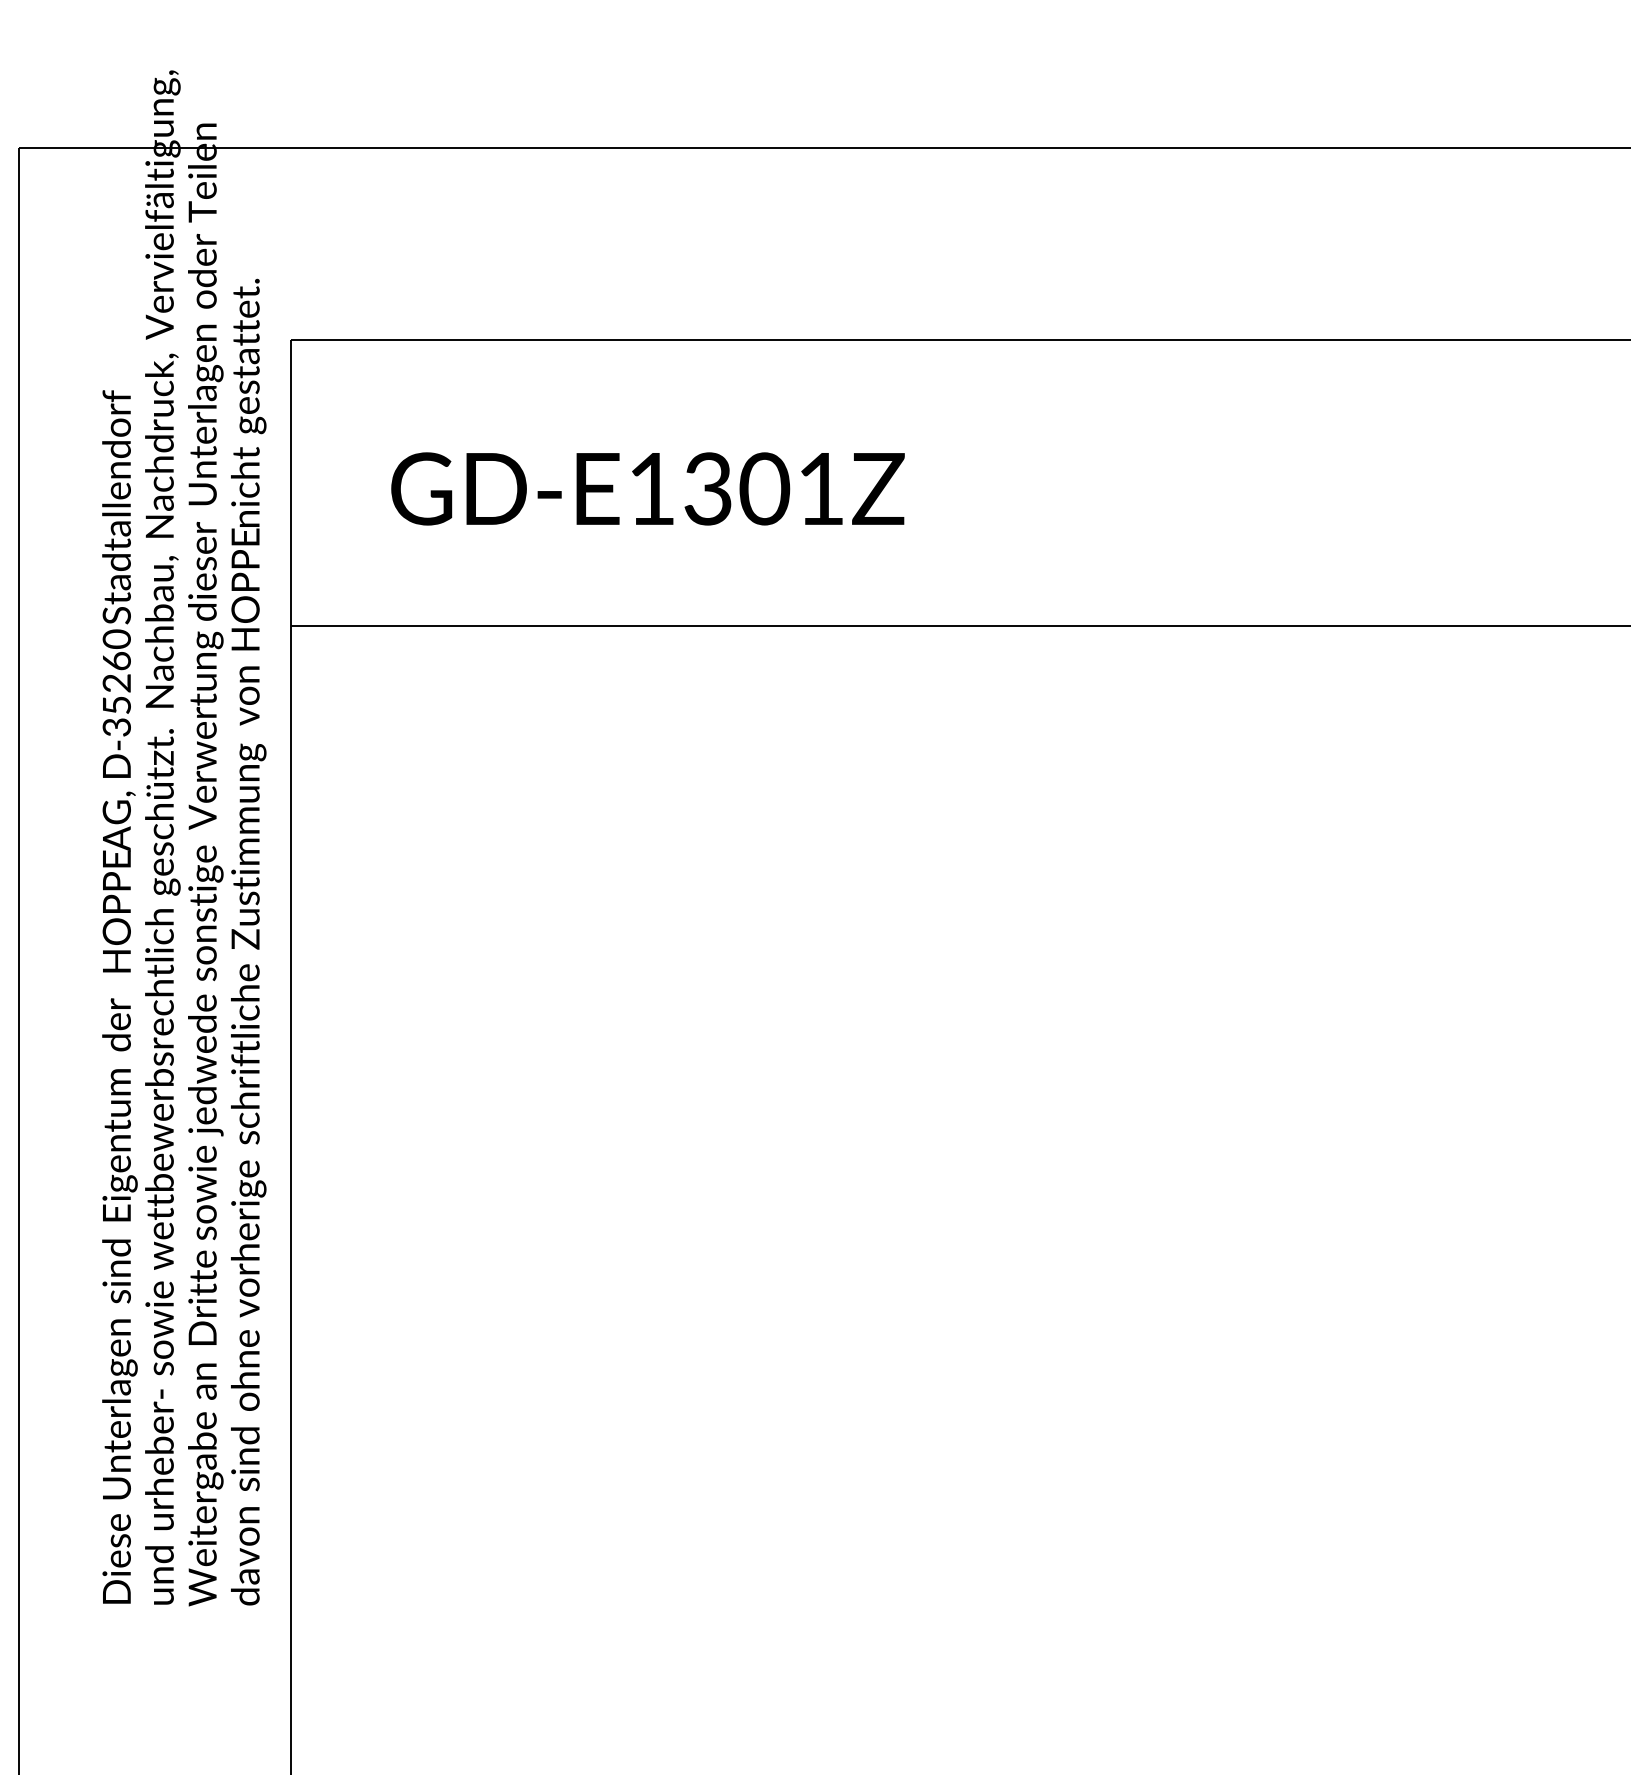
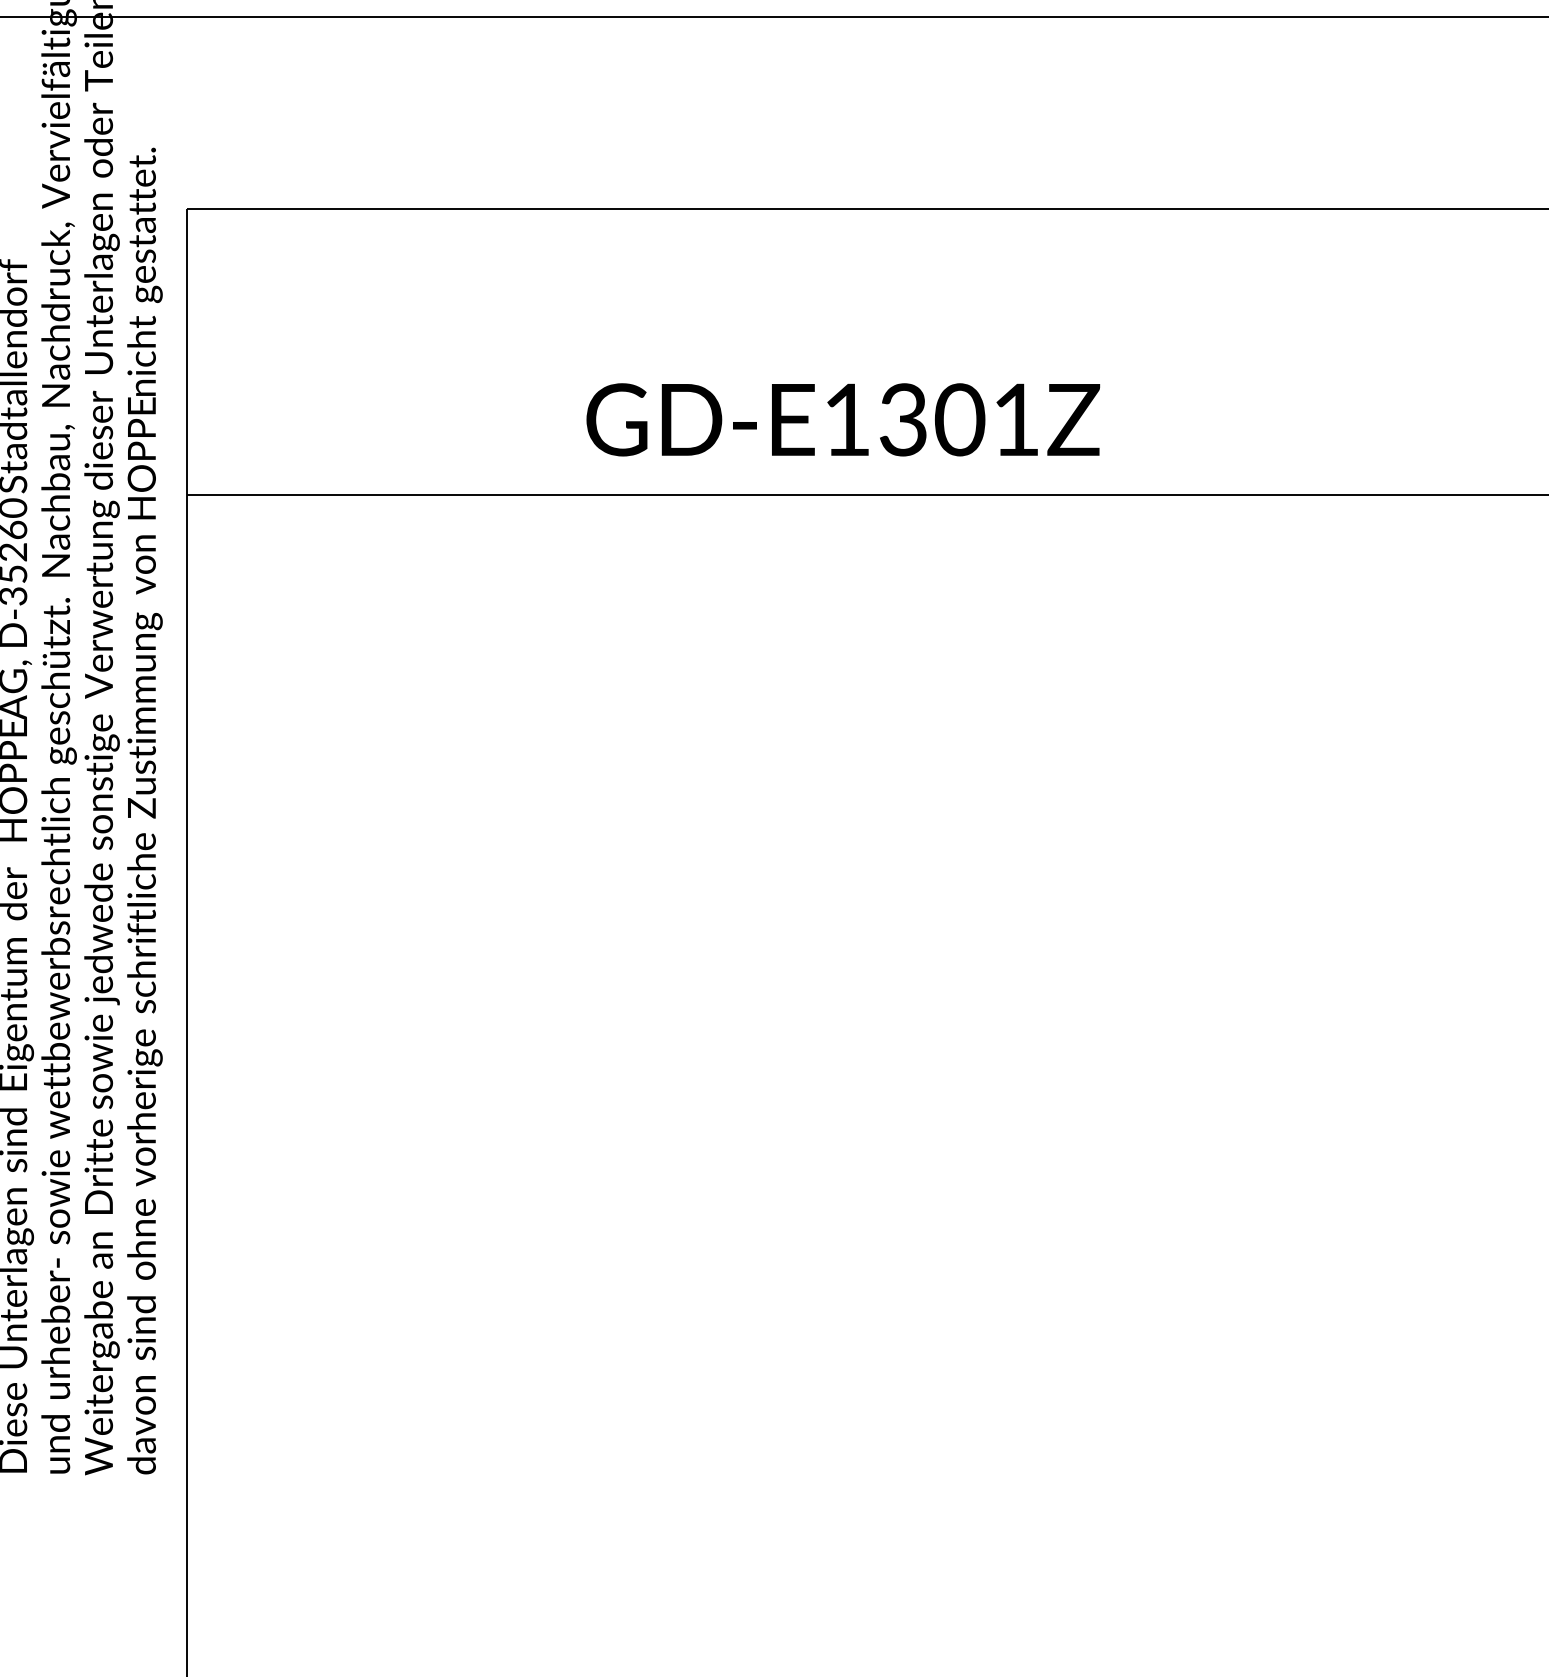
text: (647, 488) -> (842, 419), moved

